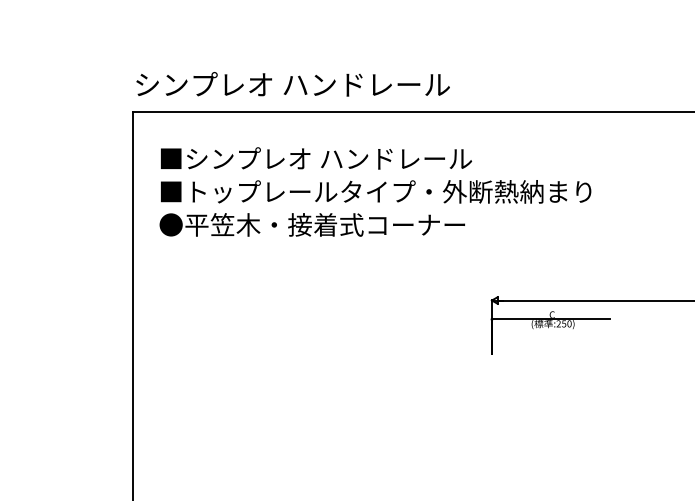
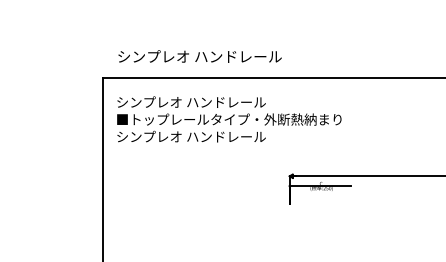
text: (292, 84) -> (199, 56), moved
text: (316, 157) -> (198, 101), ■シンプレオ ハンドレール -> シンプレオ ハンドレール
text: (311, 224) -> (195, 136), ●平笠木・接着式コーナー -> シンプレオ ハンドレール

